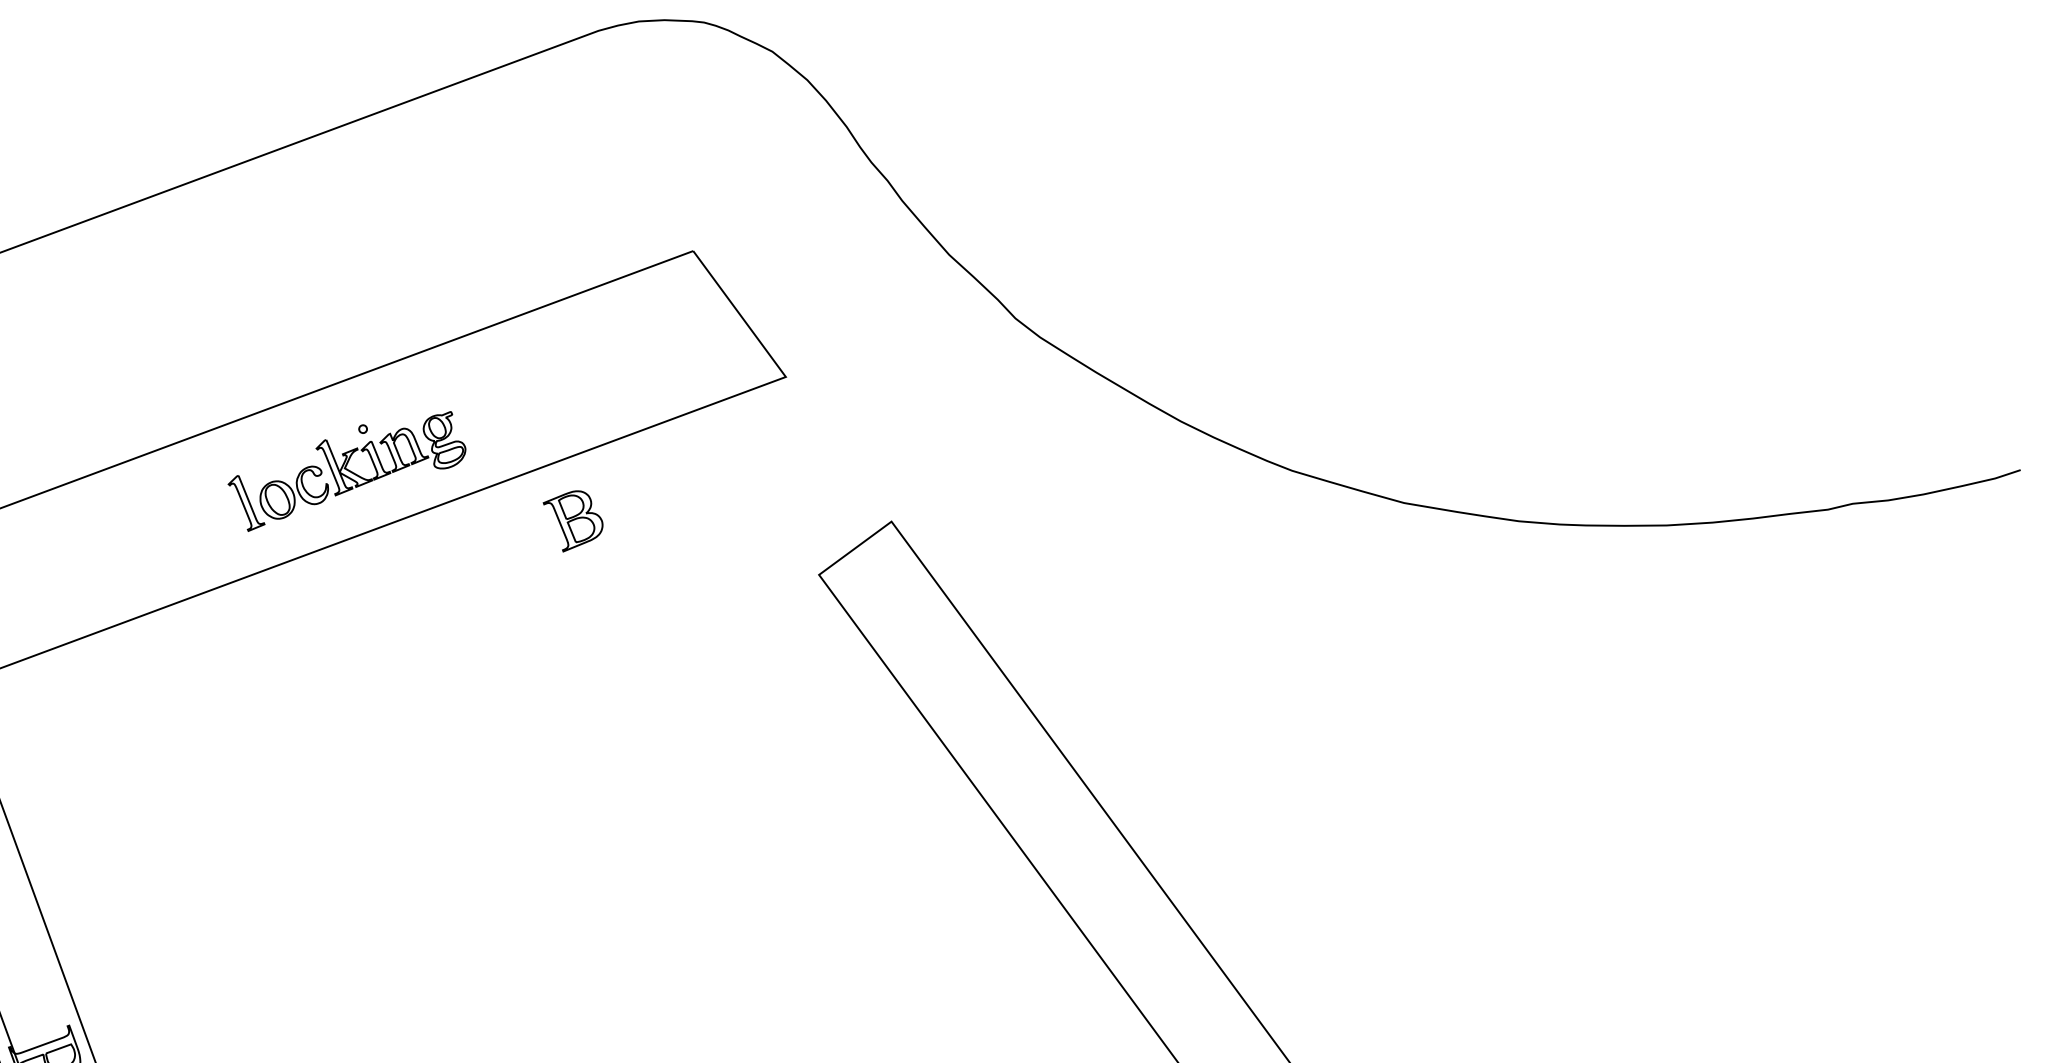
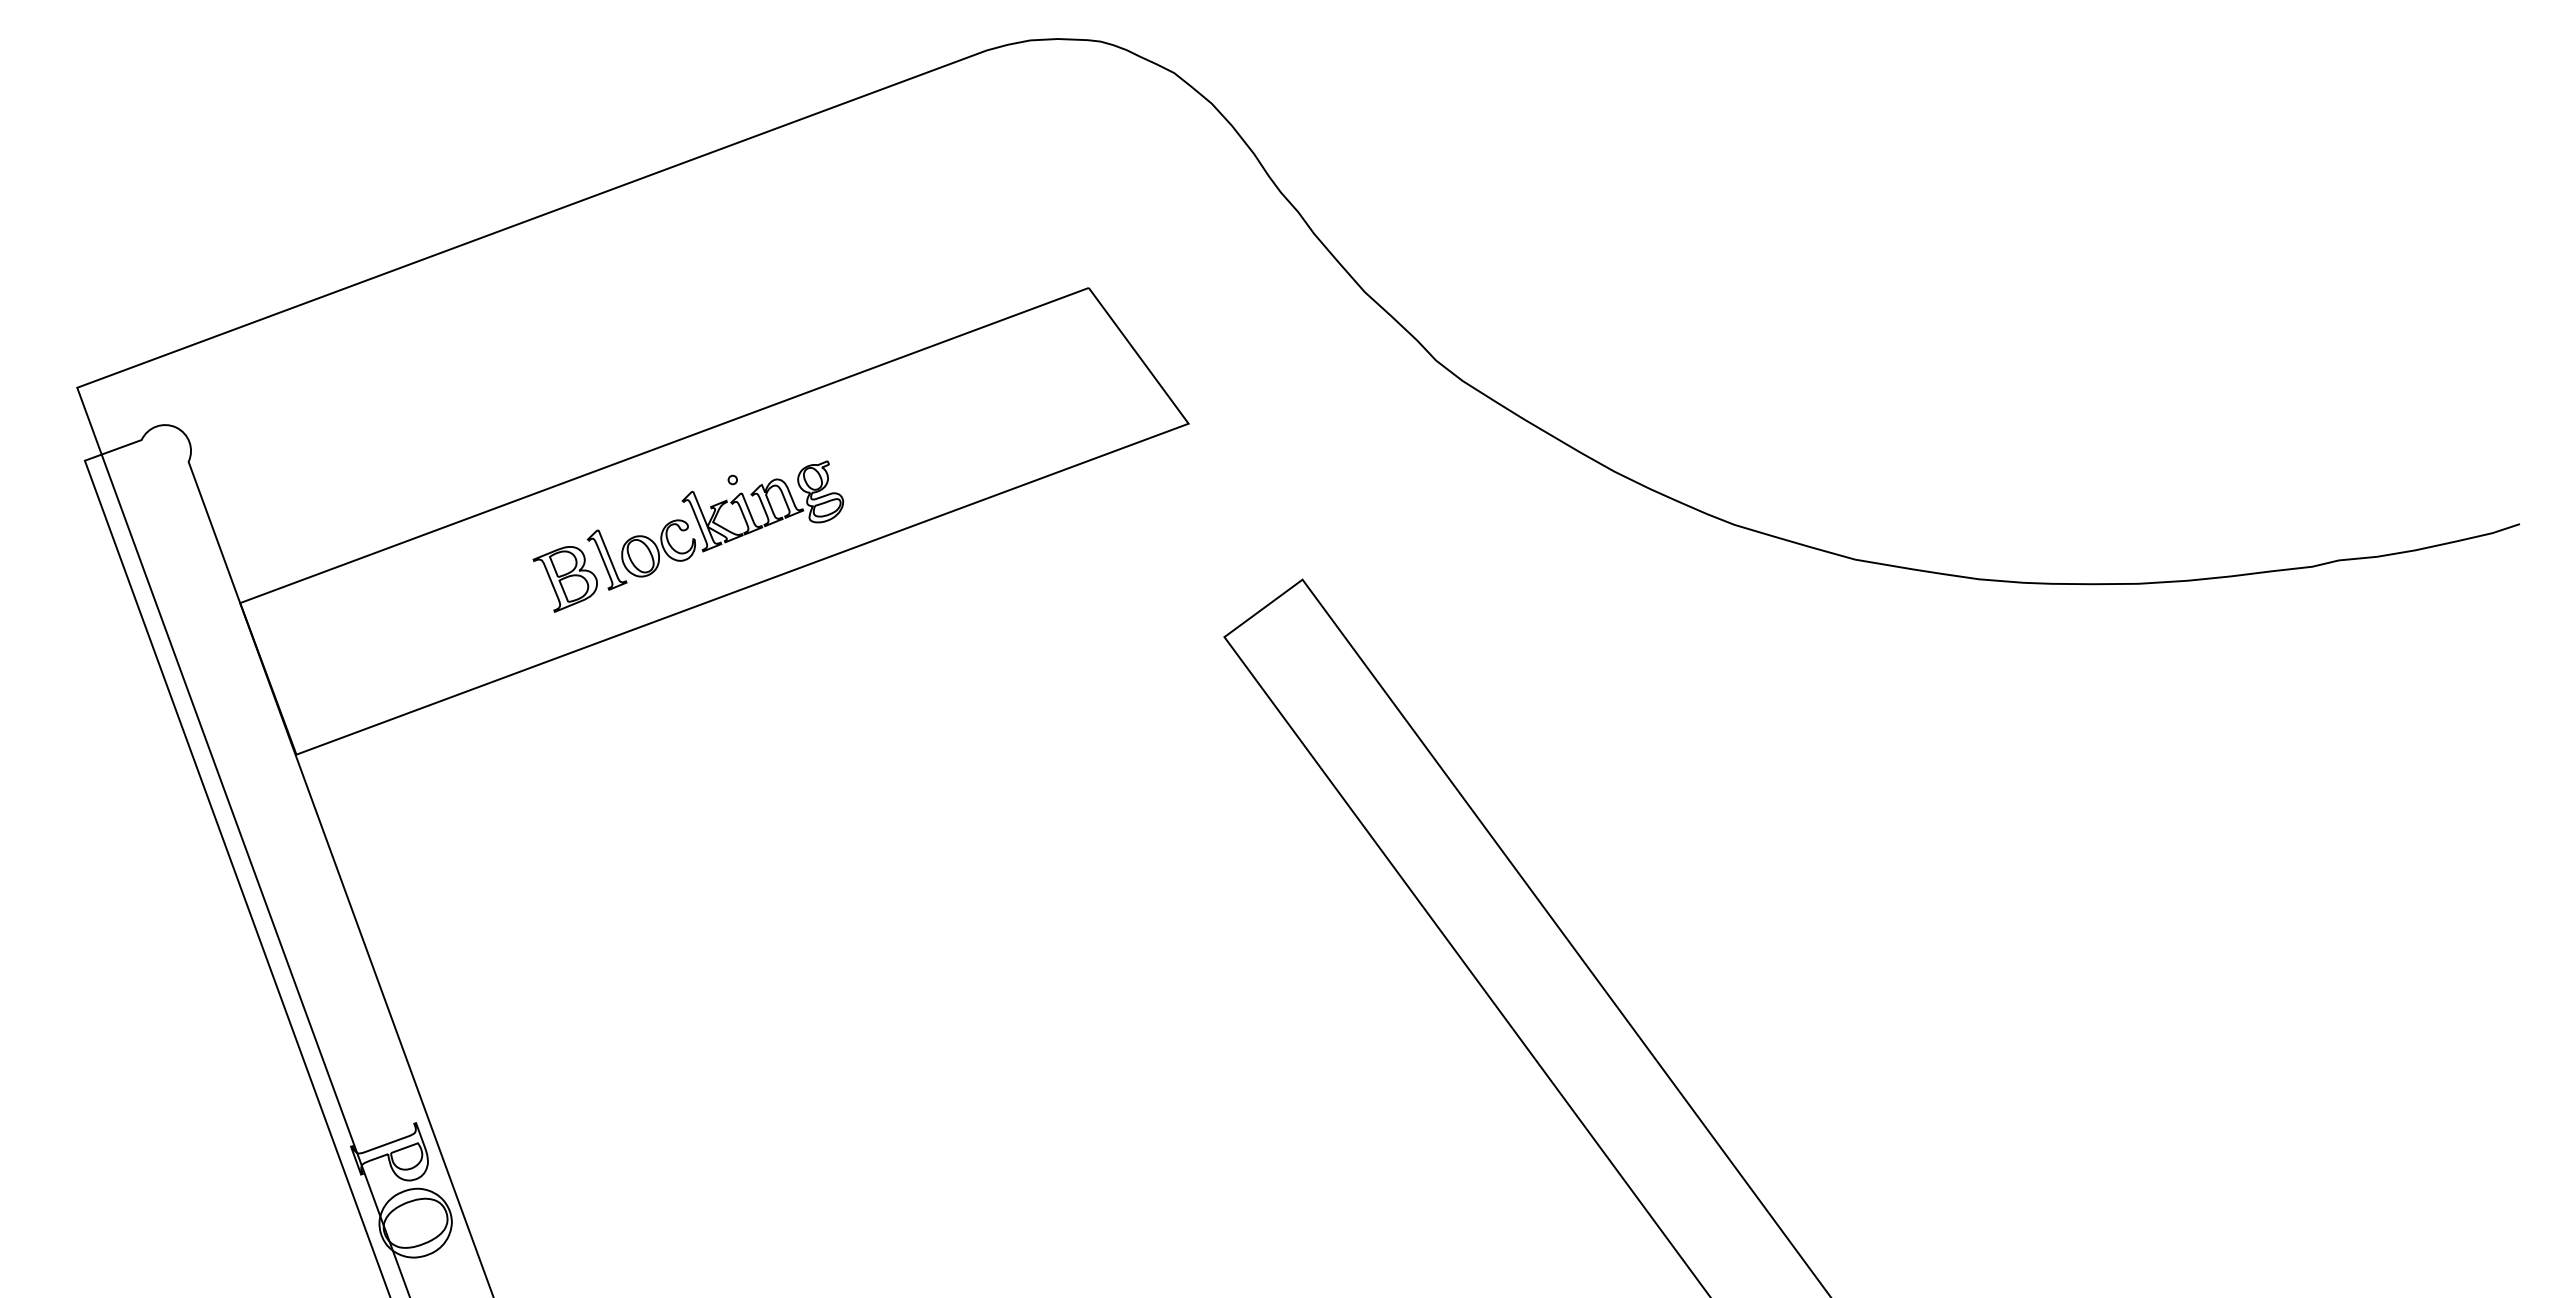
part: (572, 521) -> (564, 579), moved

